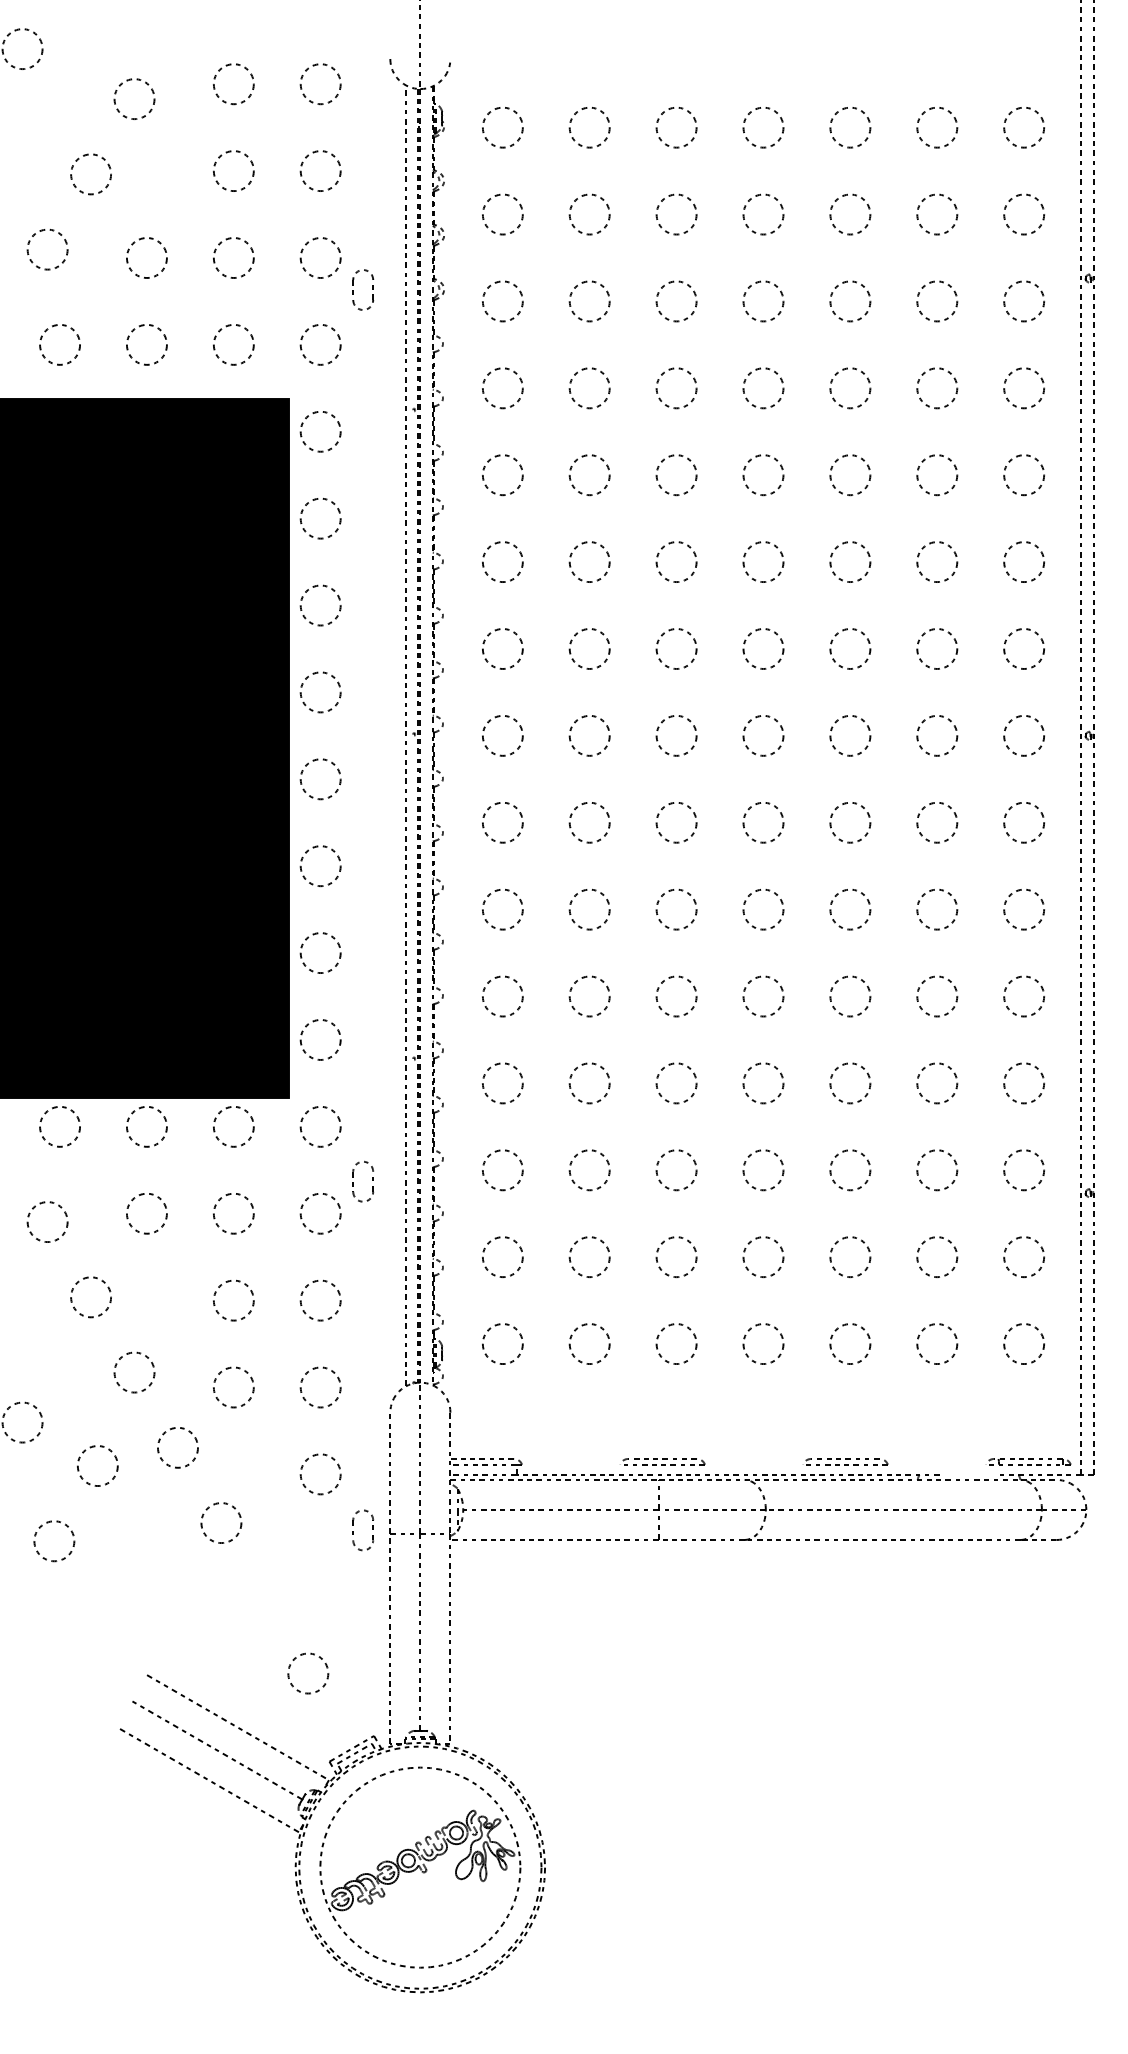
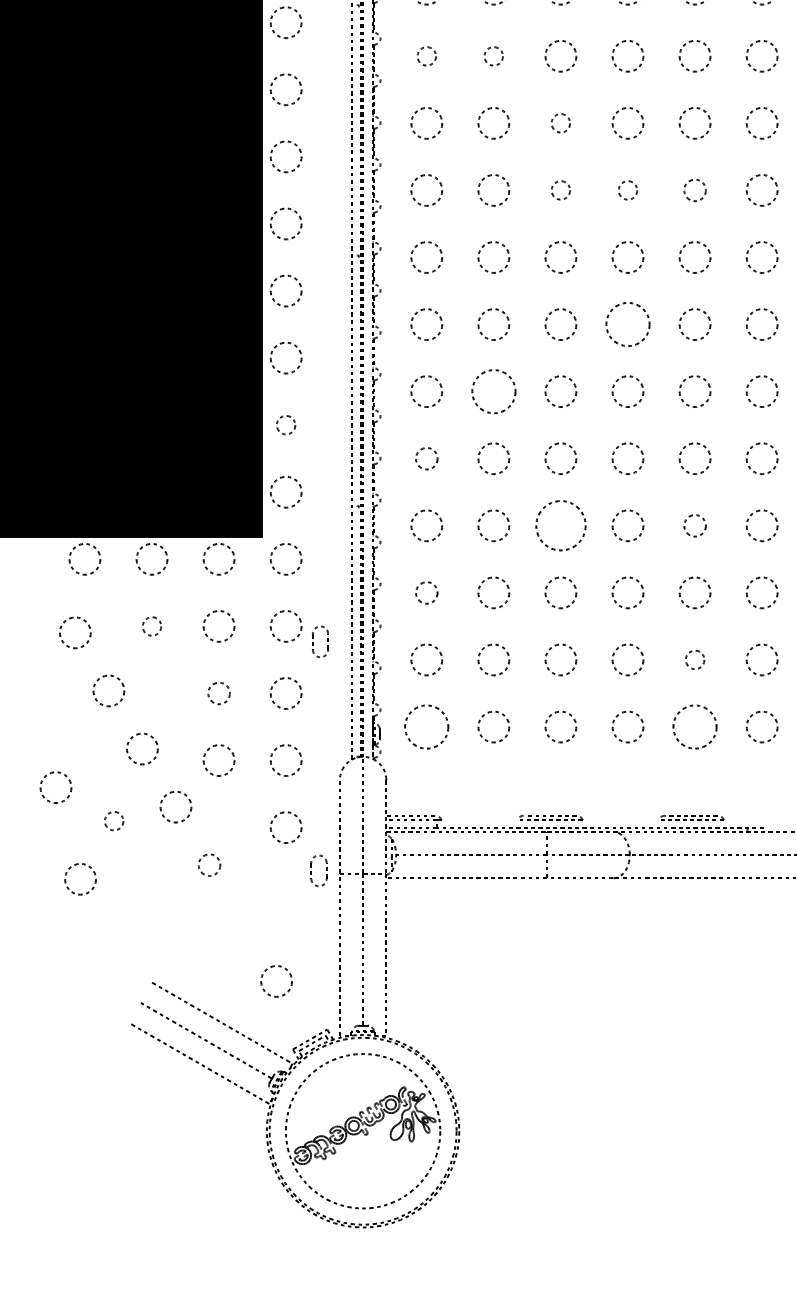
circle: (502, 475) -> (426, 56), size x0.6
circle: (589, 475) -> (493, 56), size x0.6
circle: (676, 561) -> (560, 122), size x0.6
circle: (676, 648) -> (560, 190), size x0.6
circle: (763, 648) -> (628, 190), size x0.6
circle: (850, 648) -> (695, 190), size x0.7
circle: (763, 822) -> (628, 324), size x1.4
circle: (589, 909) -> (493, 391), size x1.4
circle: (320, 952) -> (286, 424), size x0.6
circle: (502, 996) -> (426, 458), size x0.7
circle: (676, 1083) -> (560, 525), size x1.6
circle: (850, 1083) -> (695, 525), size x0.7
circle: (502, 1170) -> (426, 593), size x0.7
part: (372, 1180) -> (327, 640), moved
circle: (146, 1213) -> (151, 626), size x0.6
circle: (850, 1256) -> (695, 659), size x0.6
circle: (233, 1300) -> (218, 693), size x0.7
circle: (502, 1343) -> (426, 726), size x1.4
circle: (850, 1343) -> (695, 726), size x1.4
circle: (97, 1465) -> (113, 820), size x0.6
circle: (221, 1522) -> (209, 864), size x0.7

